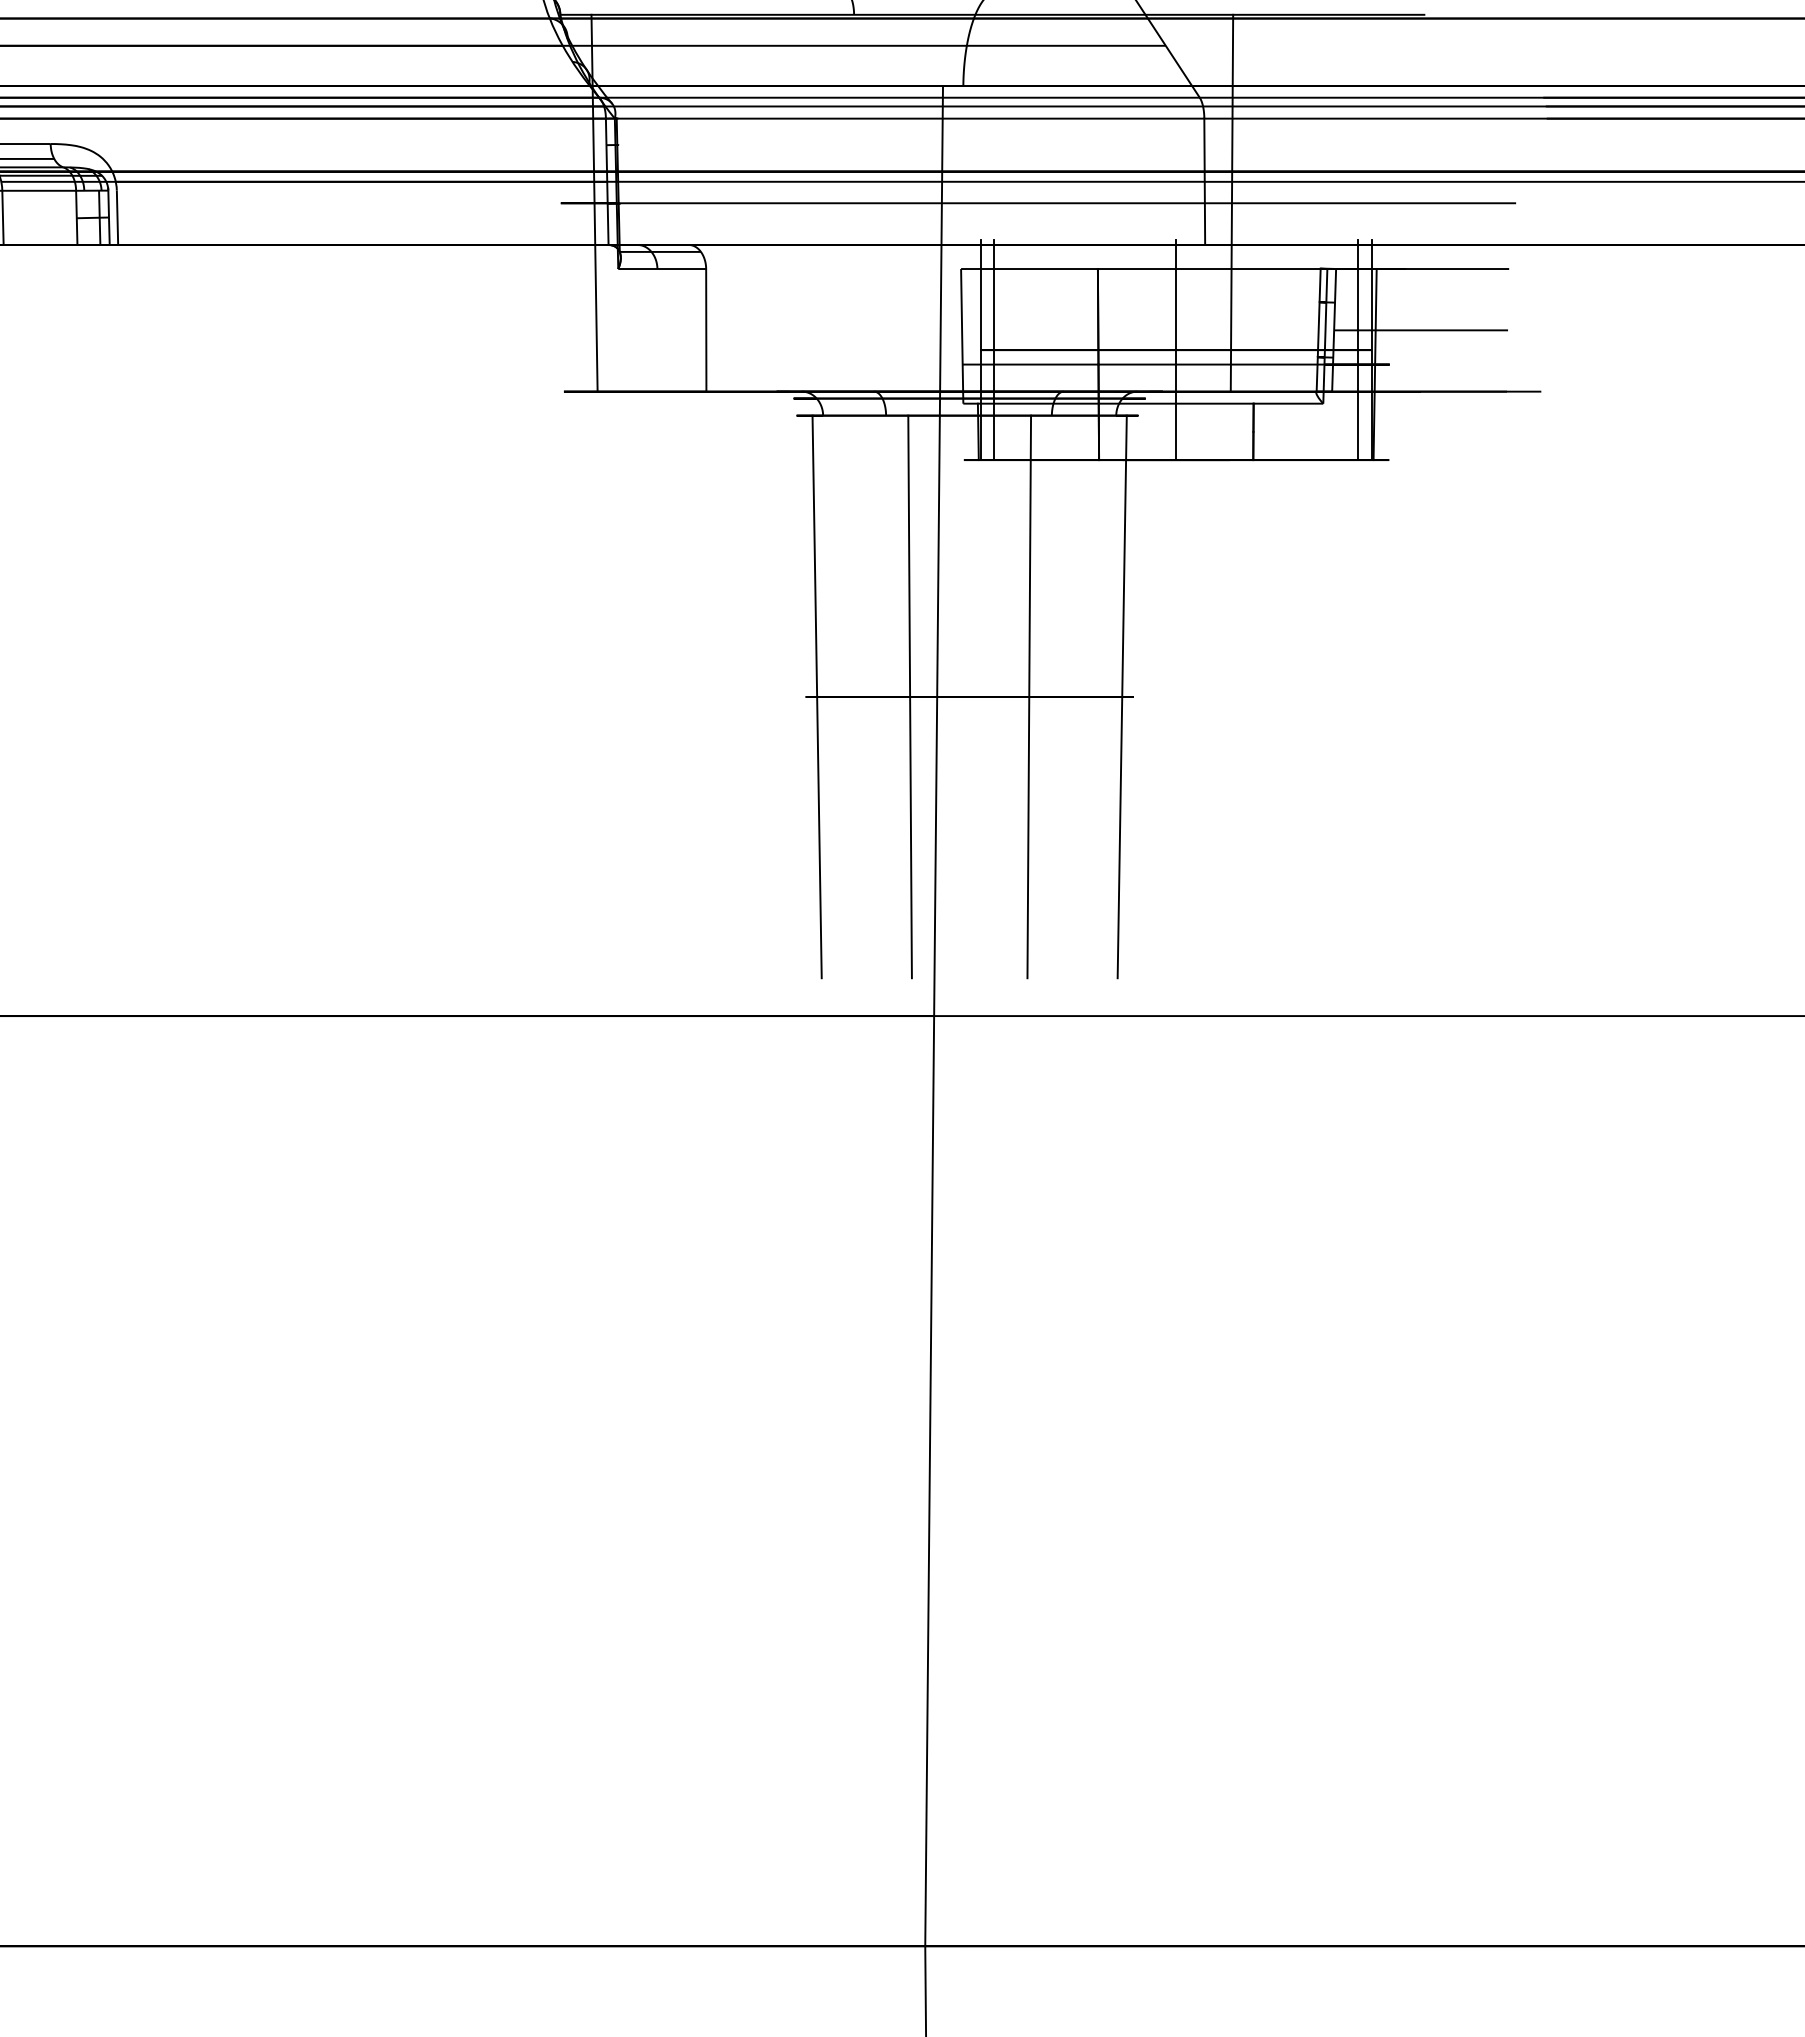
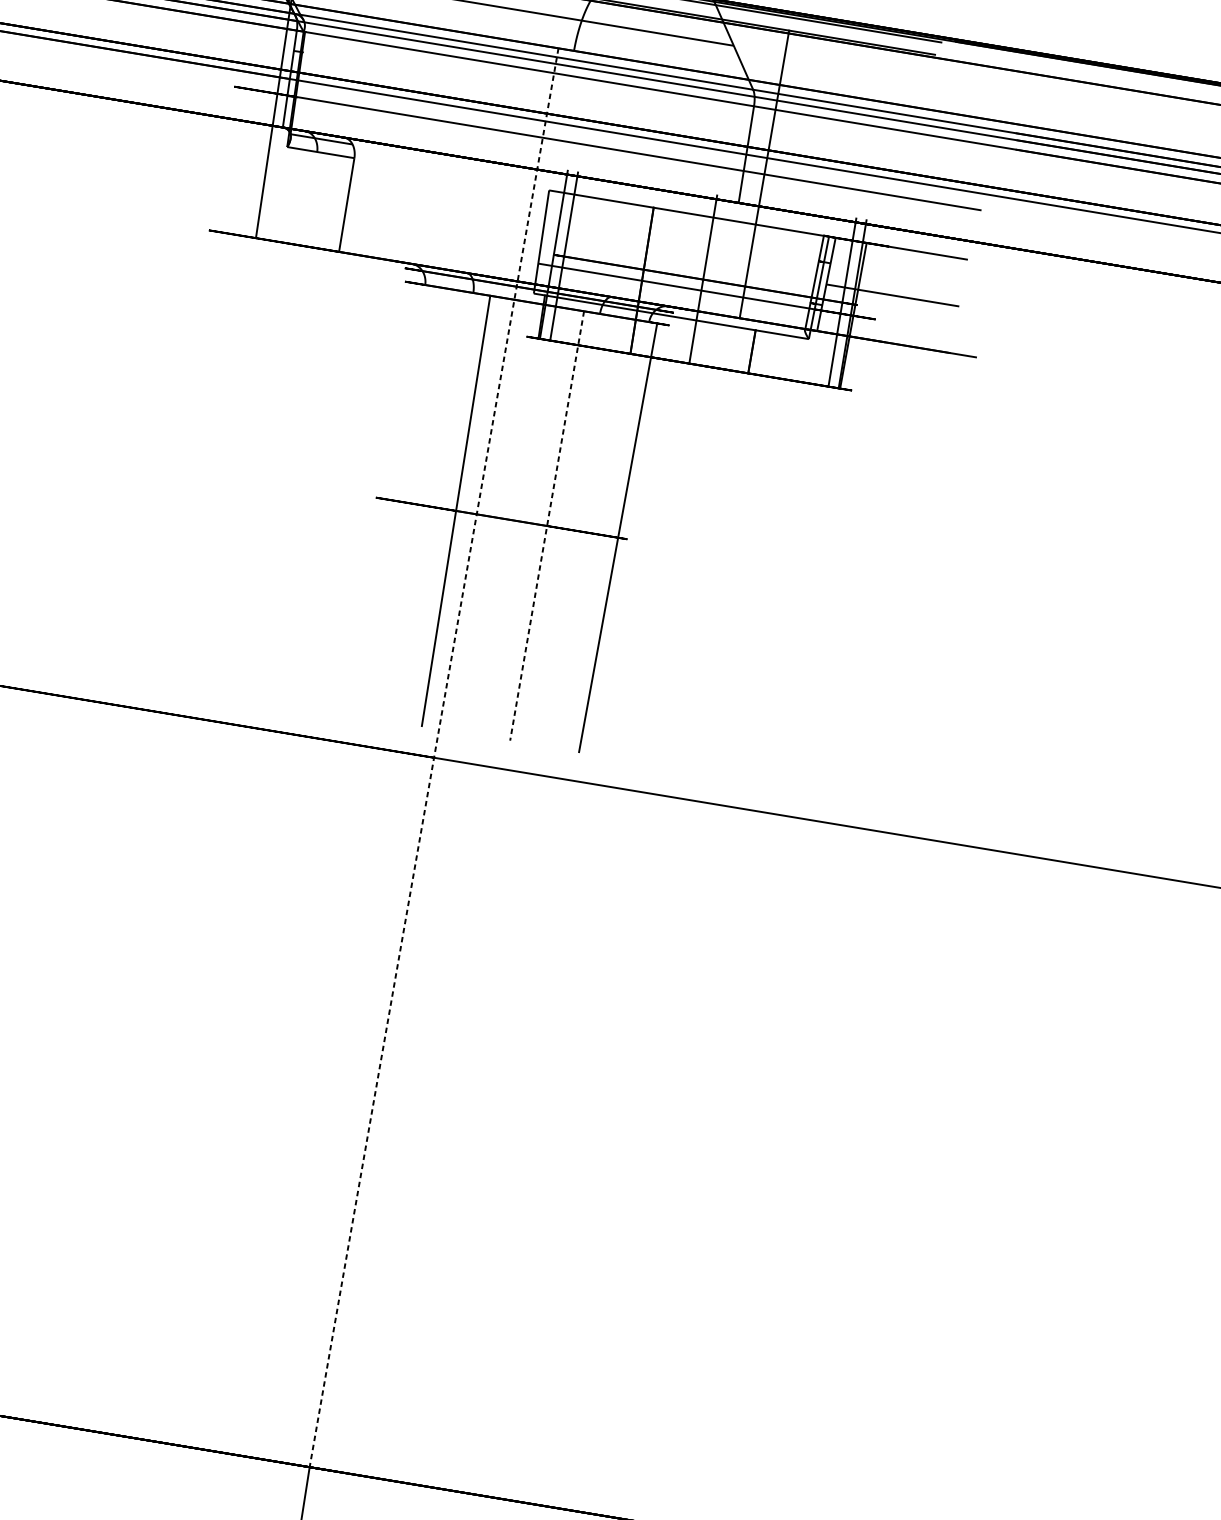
line: (816, 696) -> (384, 498), removed
line: (1029, 697) -> (547, 526), solid -> dashed
line: (934, 1016) -> (434, 758), solid -> dashed

